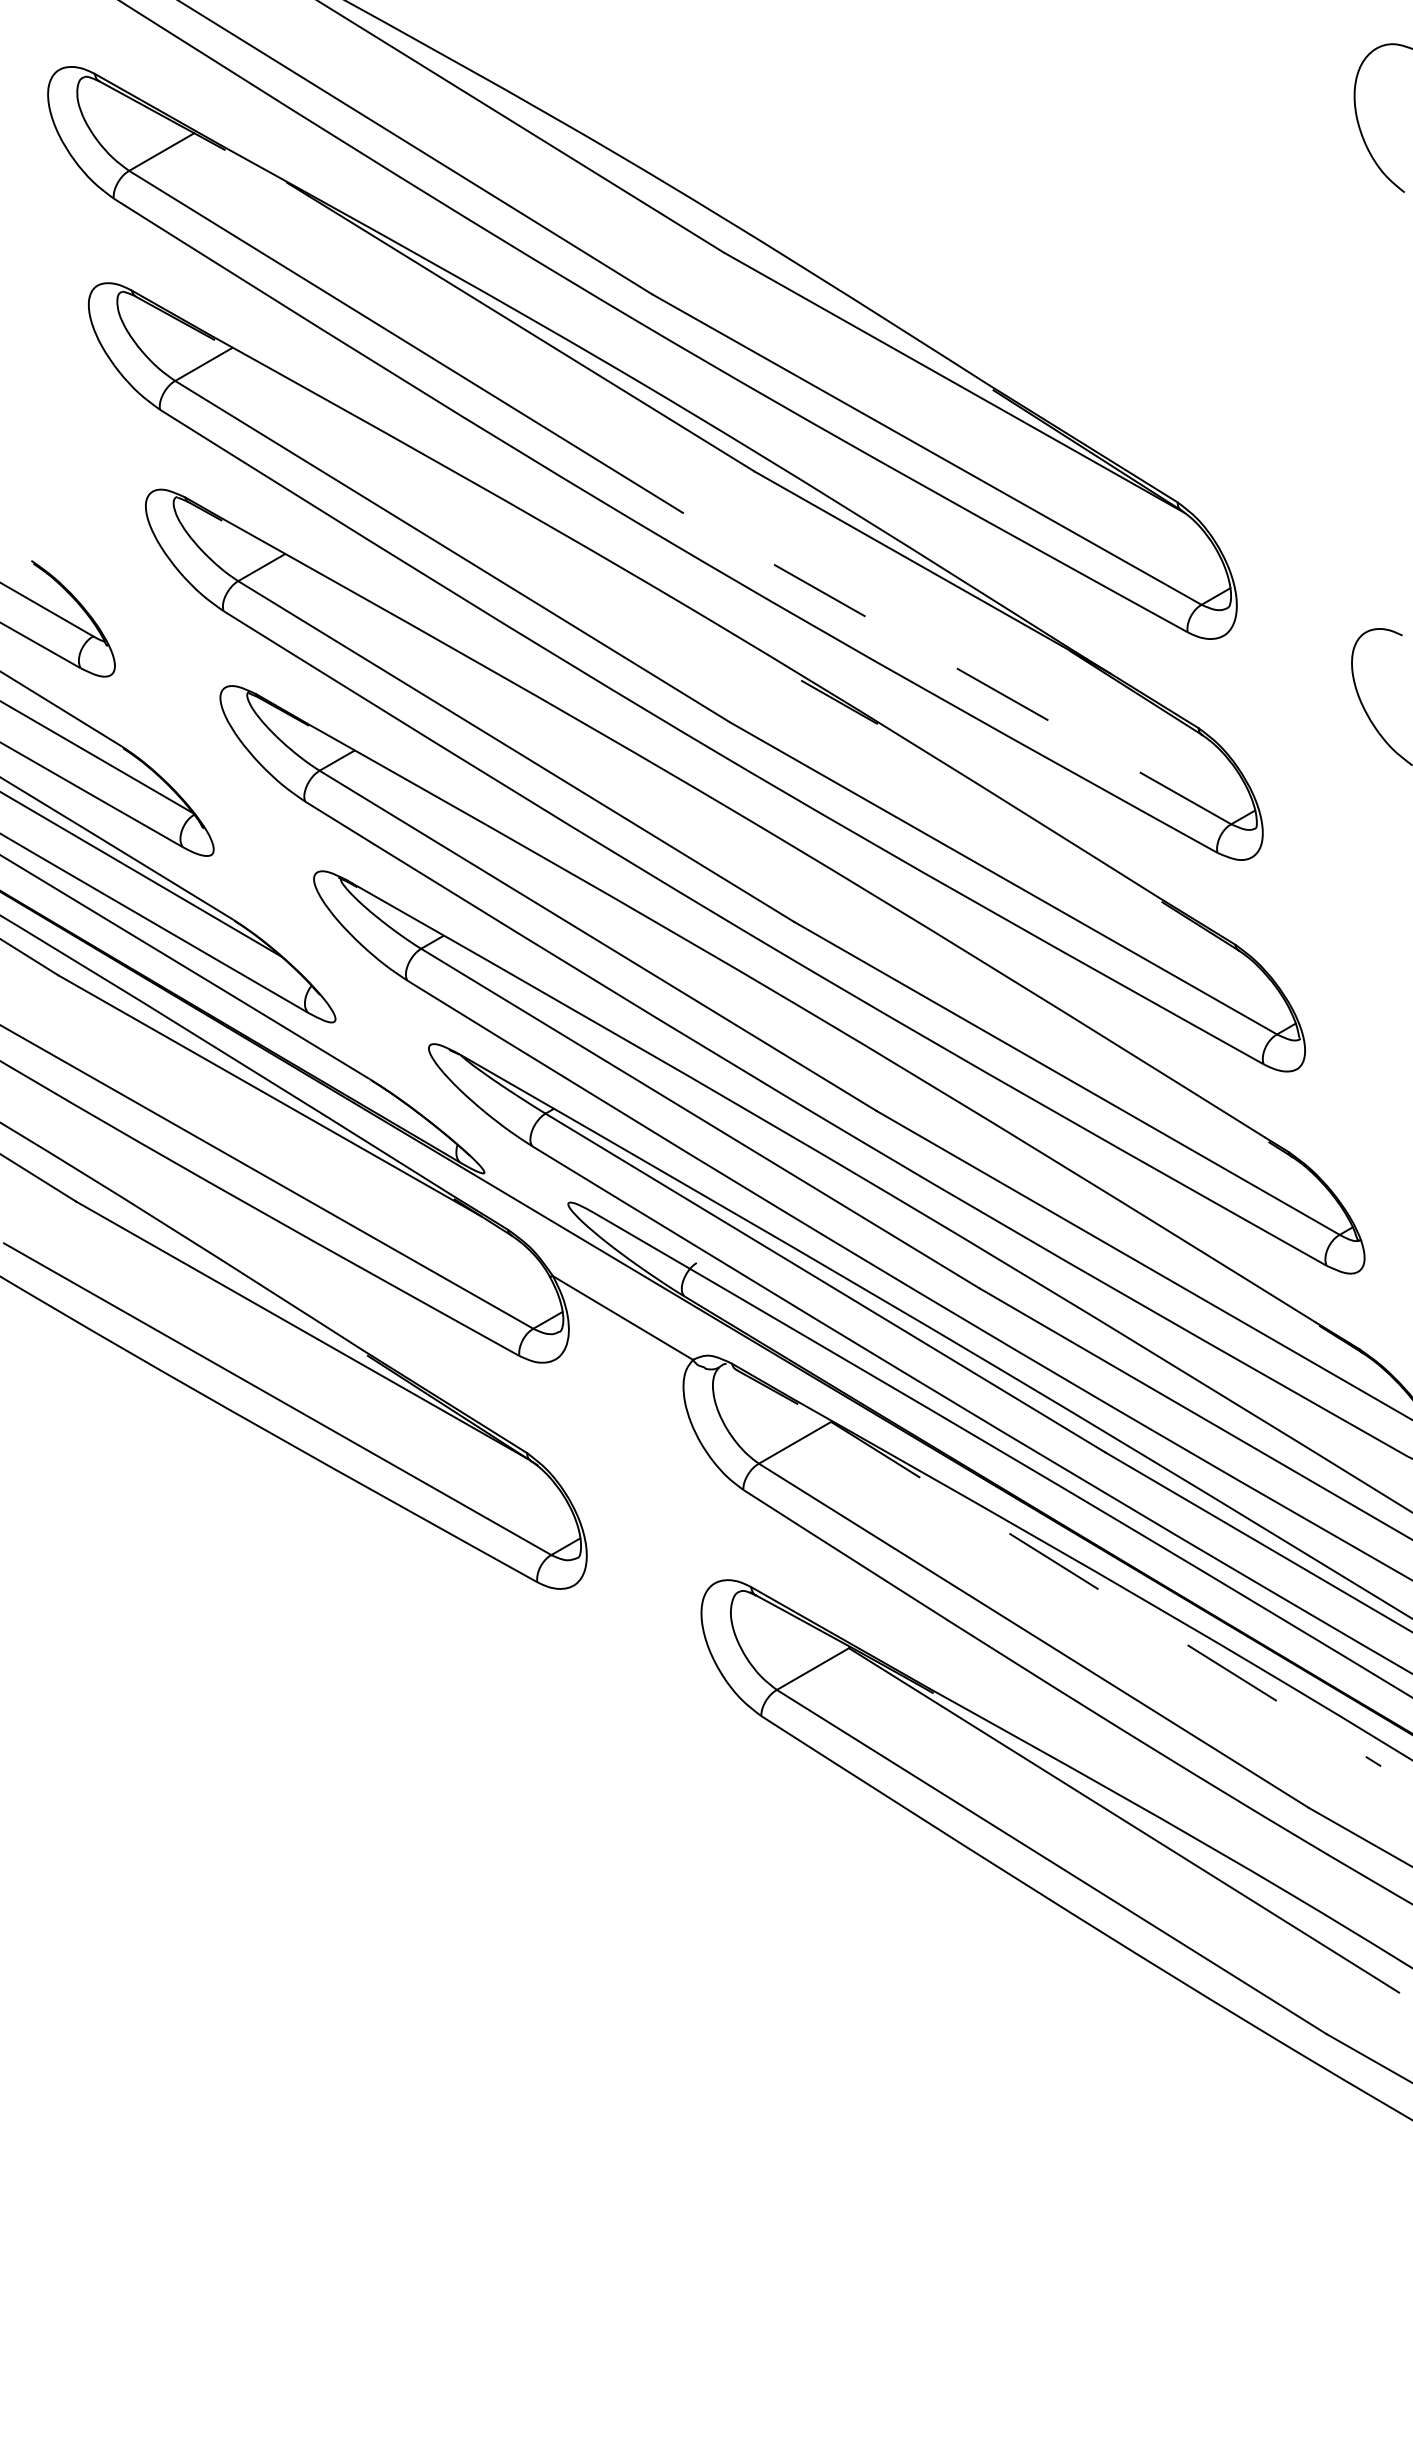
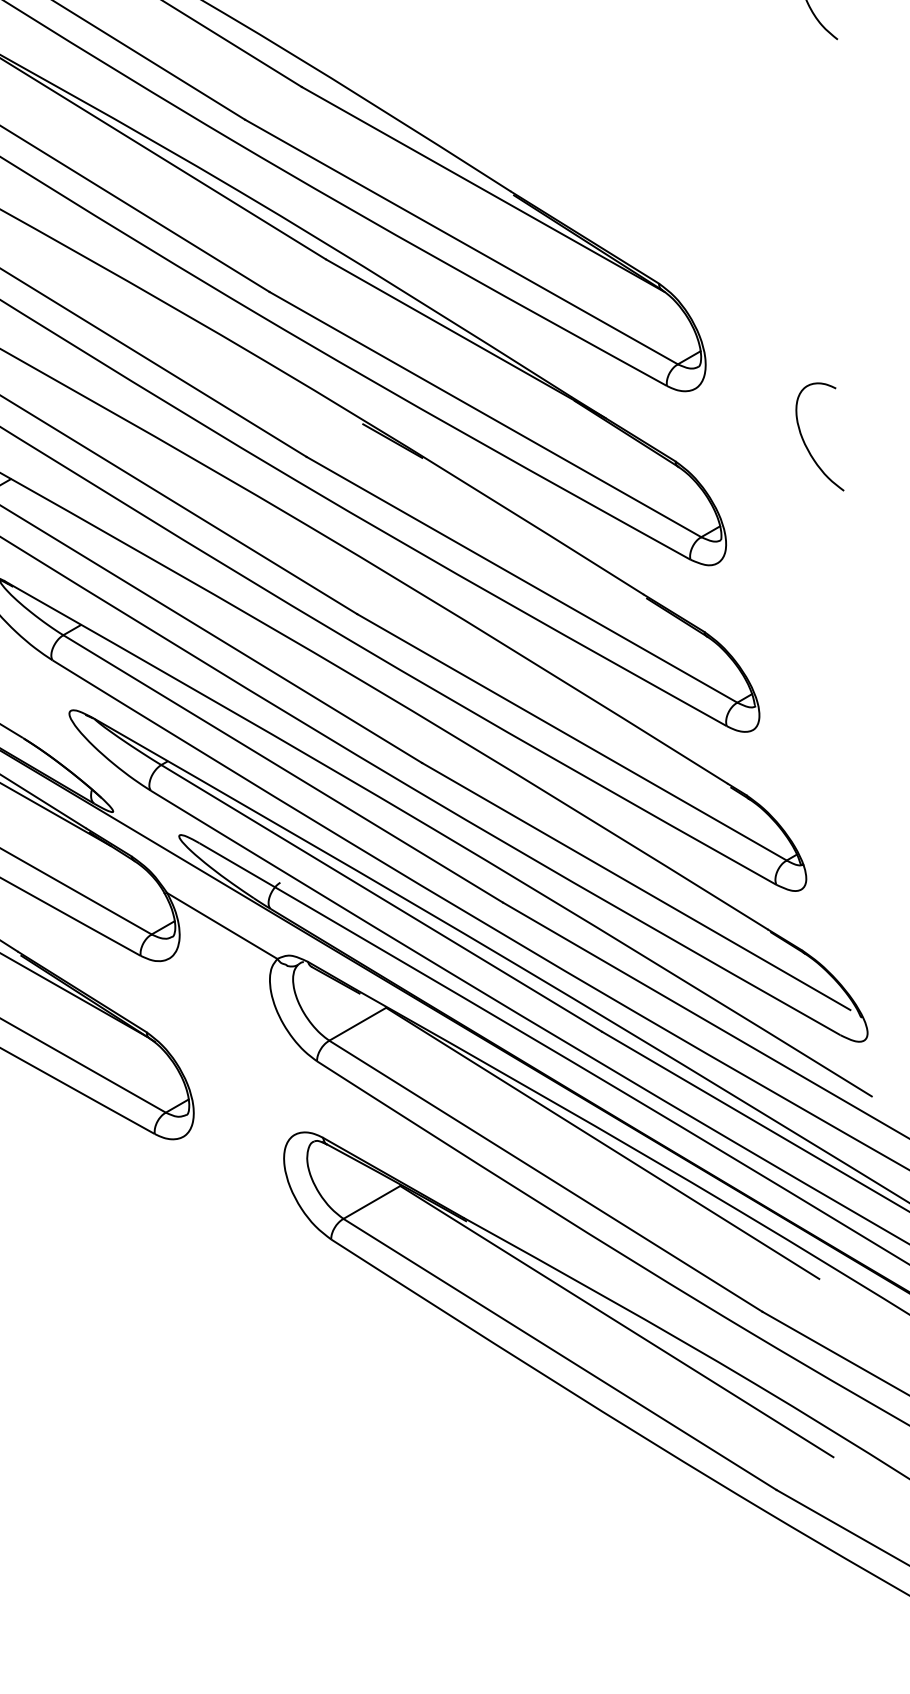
line: (956, 668) -> (484, 414), dashed -> solid
line: (1106, 1594) -> (603, 1143), dashed -> solid

